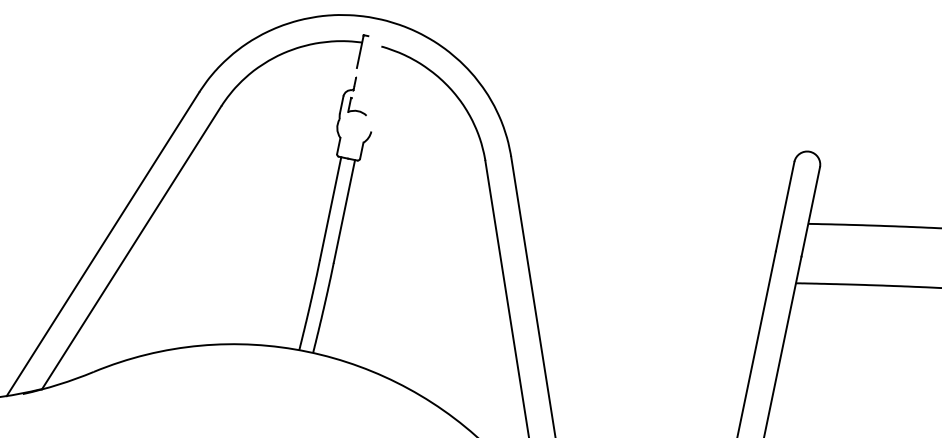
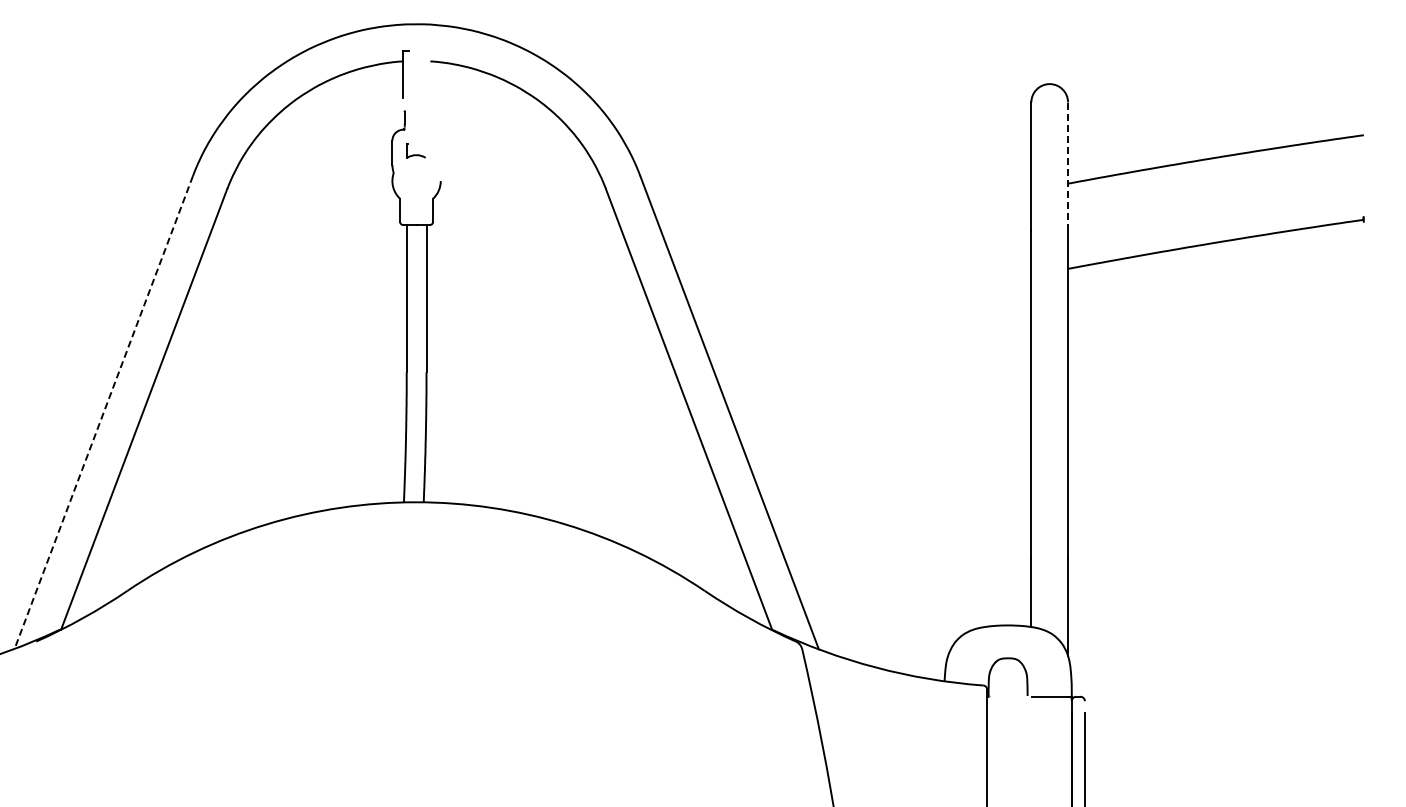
part: (358, 106) -> (415, 150), size x0.7
line: (811, 211) -> (1068, 166), solid -> dashed
line: (102, 244) -> (103, 412), solid -> dashed

